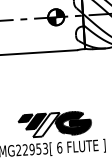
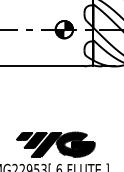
fill: (46, 124) -> (46, 144), added

